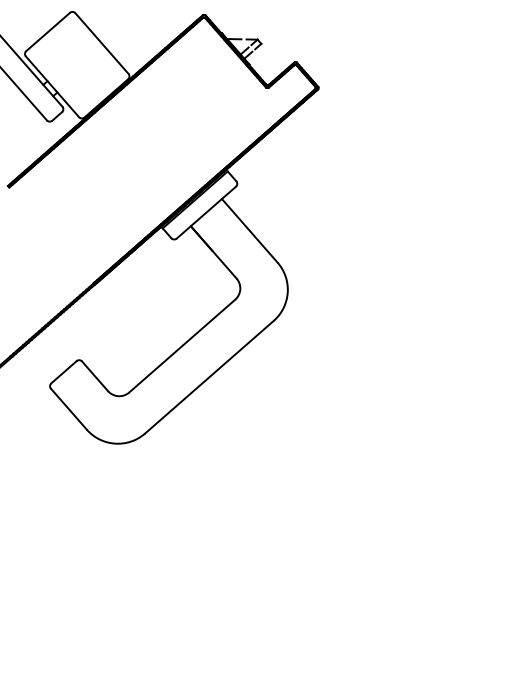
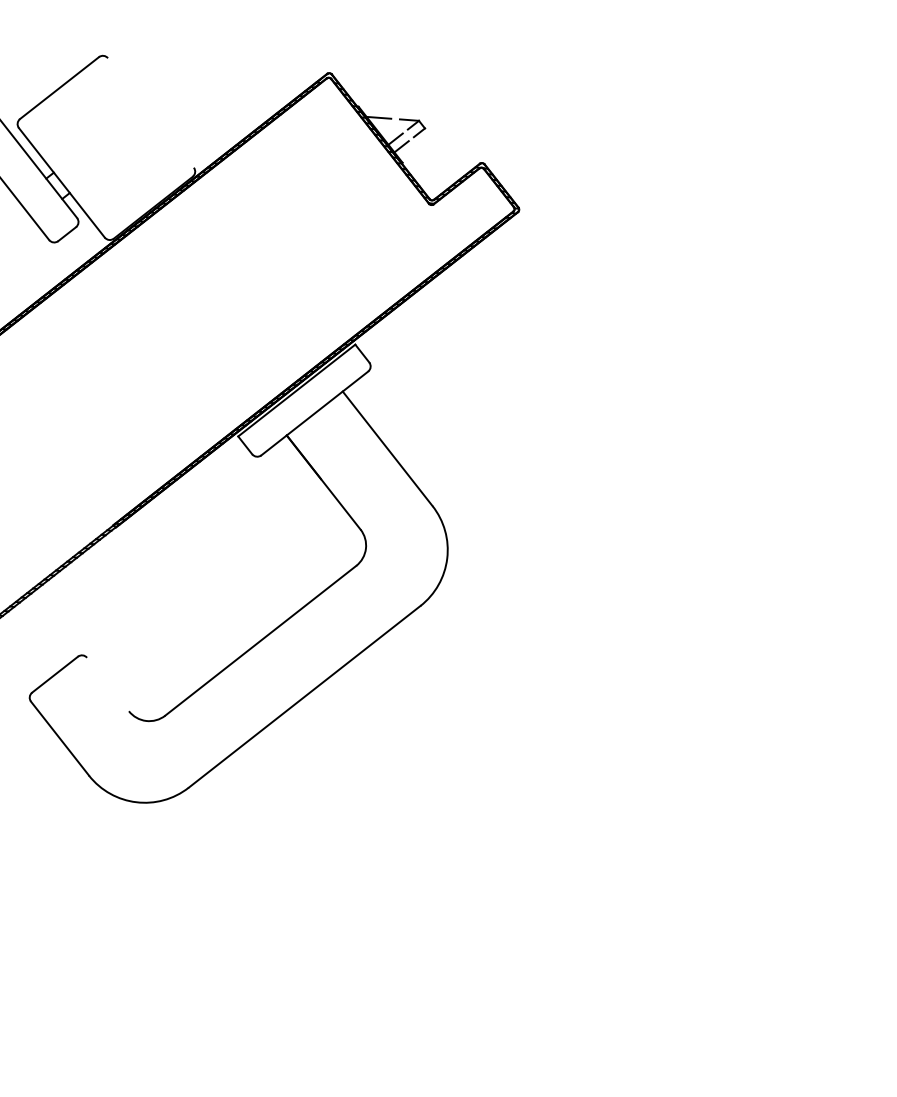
line: (101, 43) -> (150, 112), removed
line: (95, 376) -> (108, 684), removed

